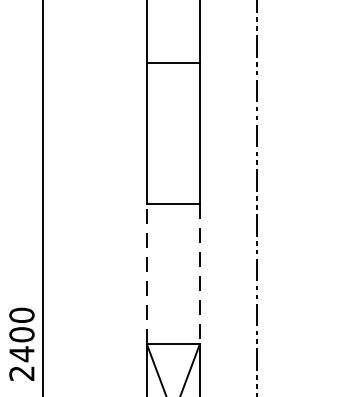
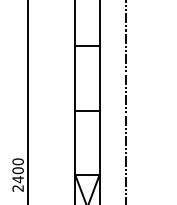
line: (147, 273) -> (75, 142), dashed -> solid
line: (199, 275) -> (99, 143), dashed -> solid

